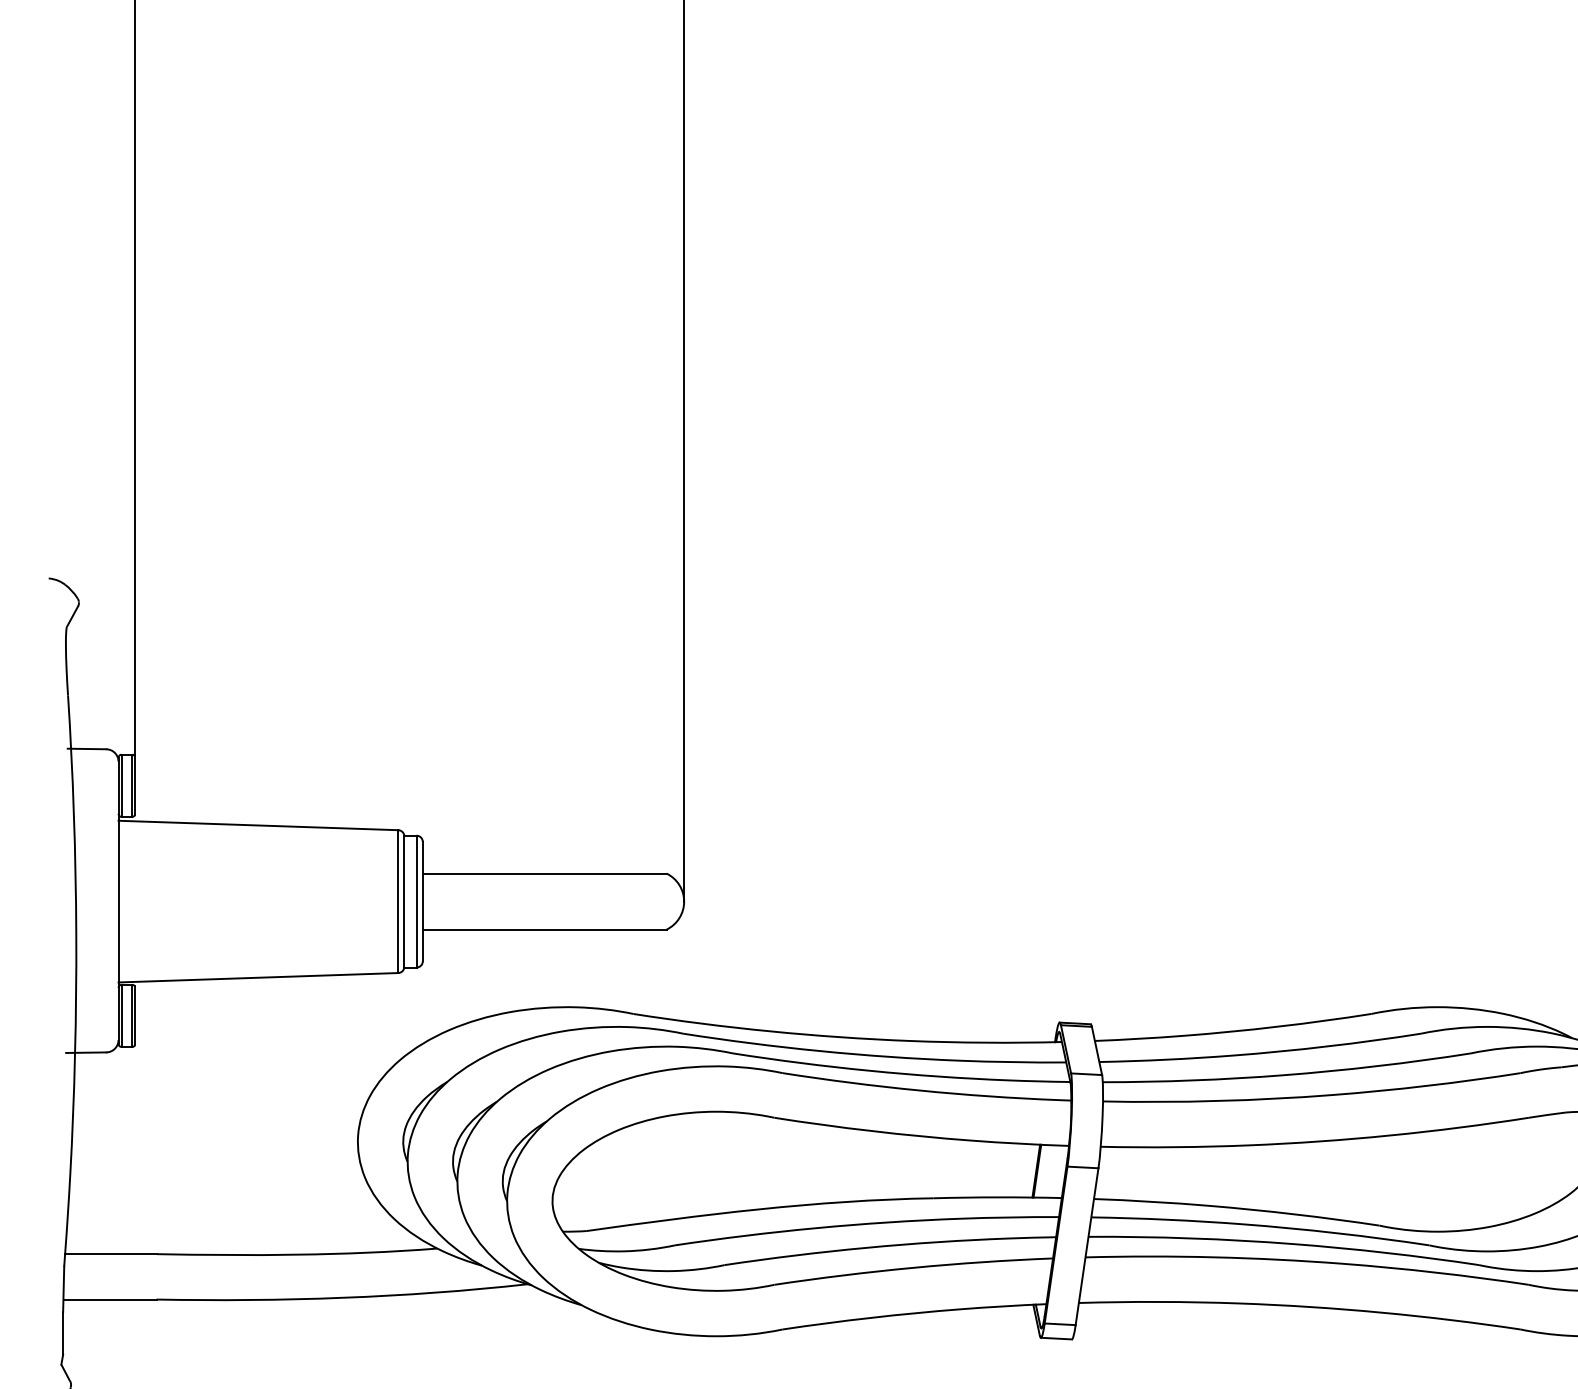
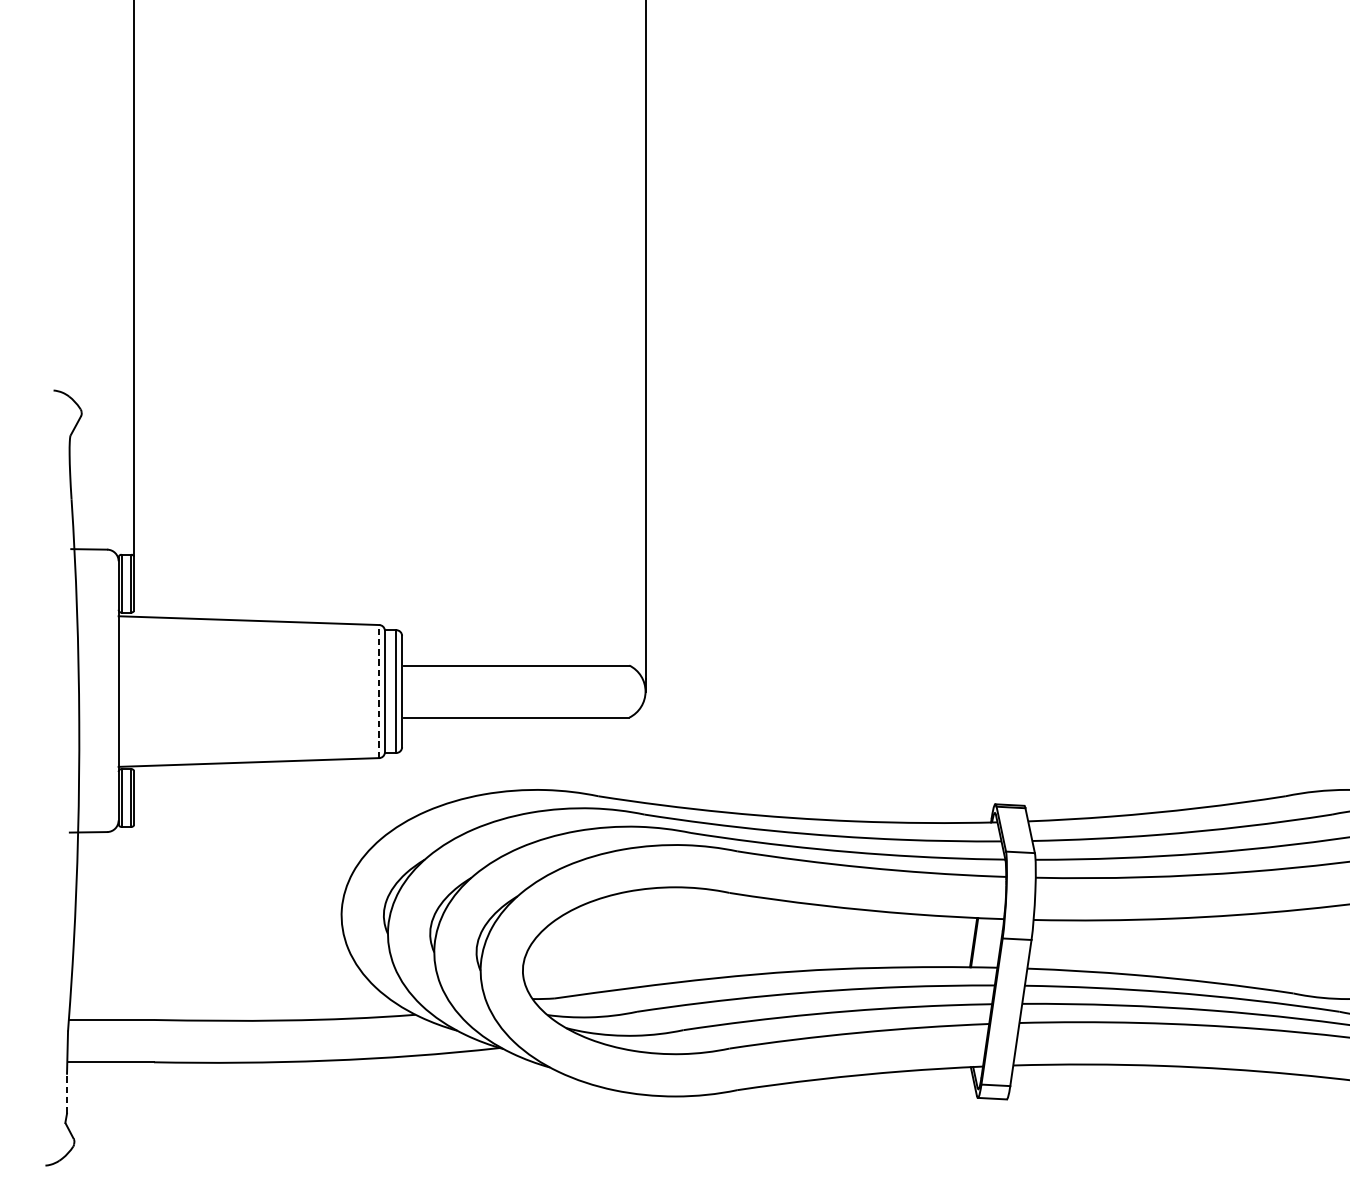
line: (398, 901) -> (379, 691), solid -> dashed
line: (63, 1332) -> (67, 1092), solid -> dashed

